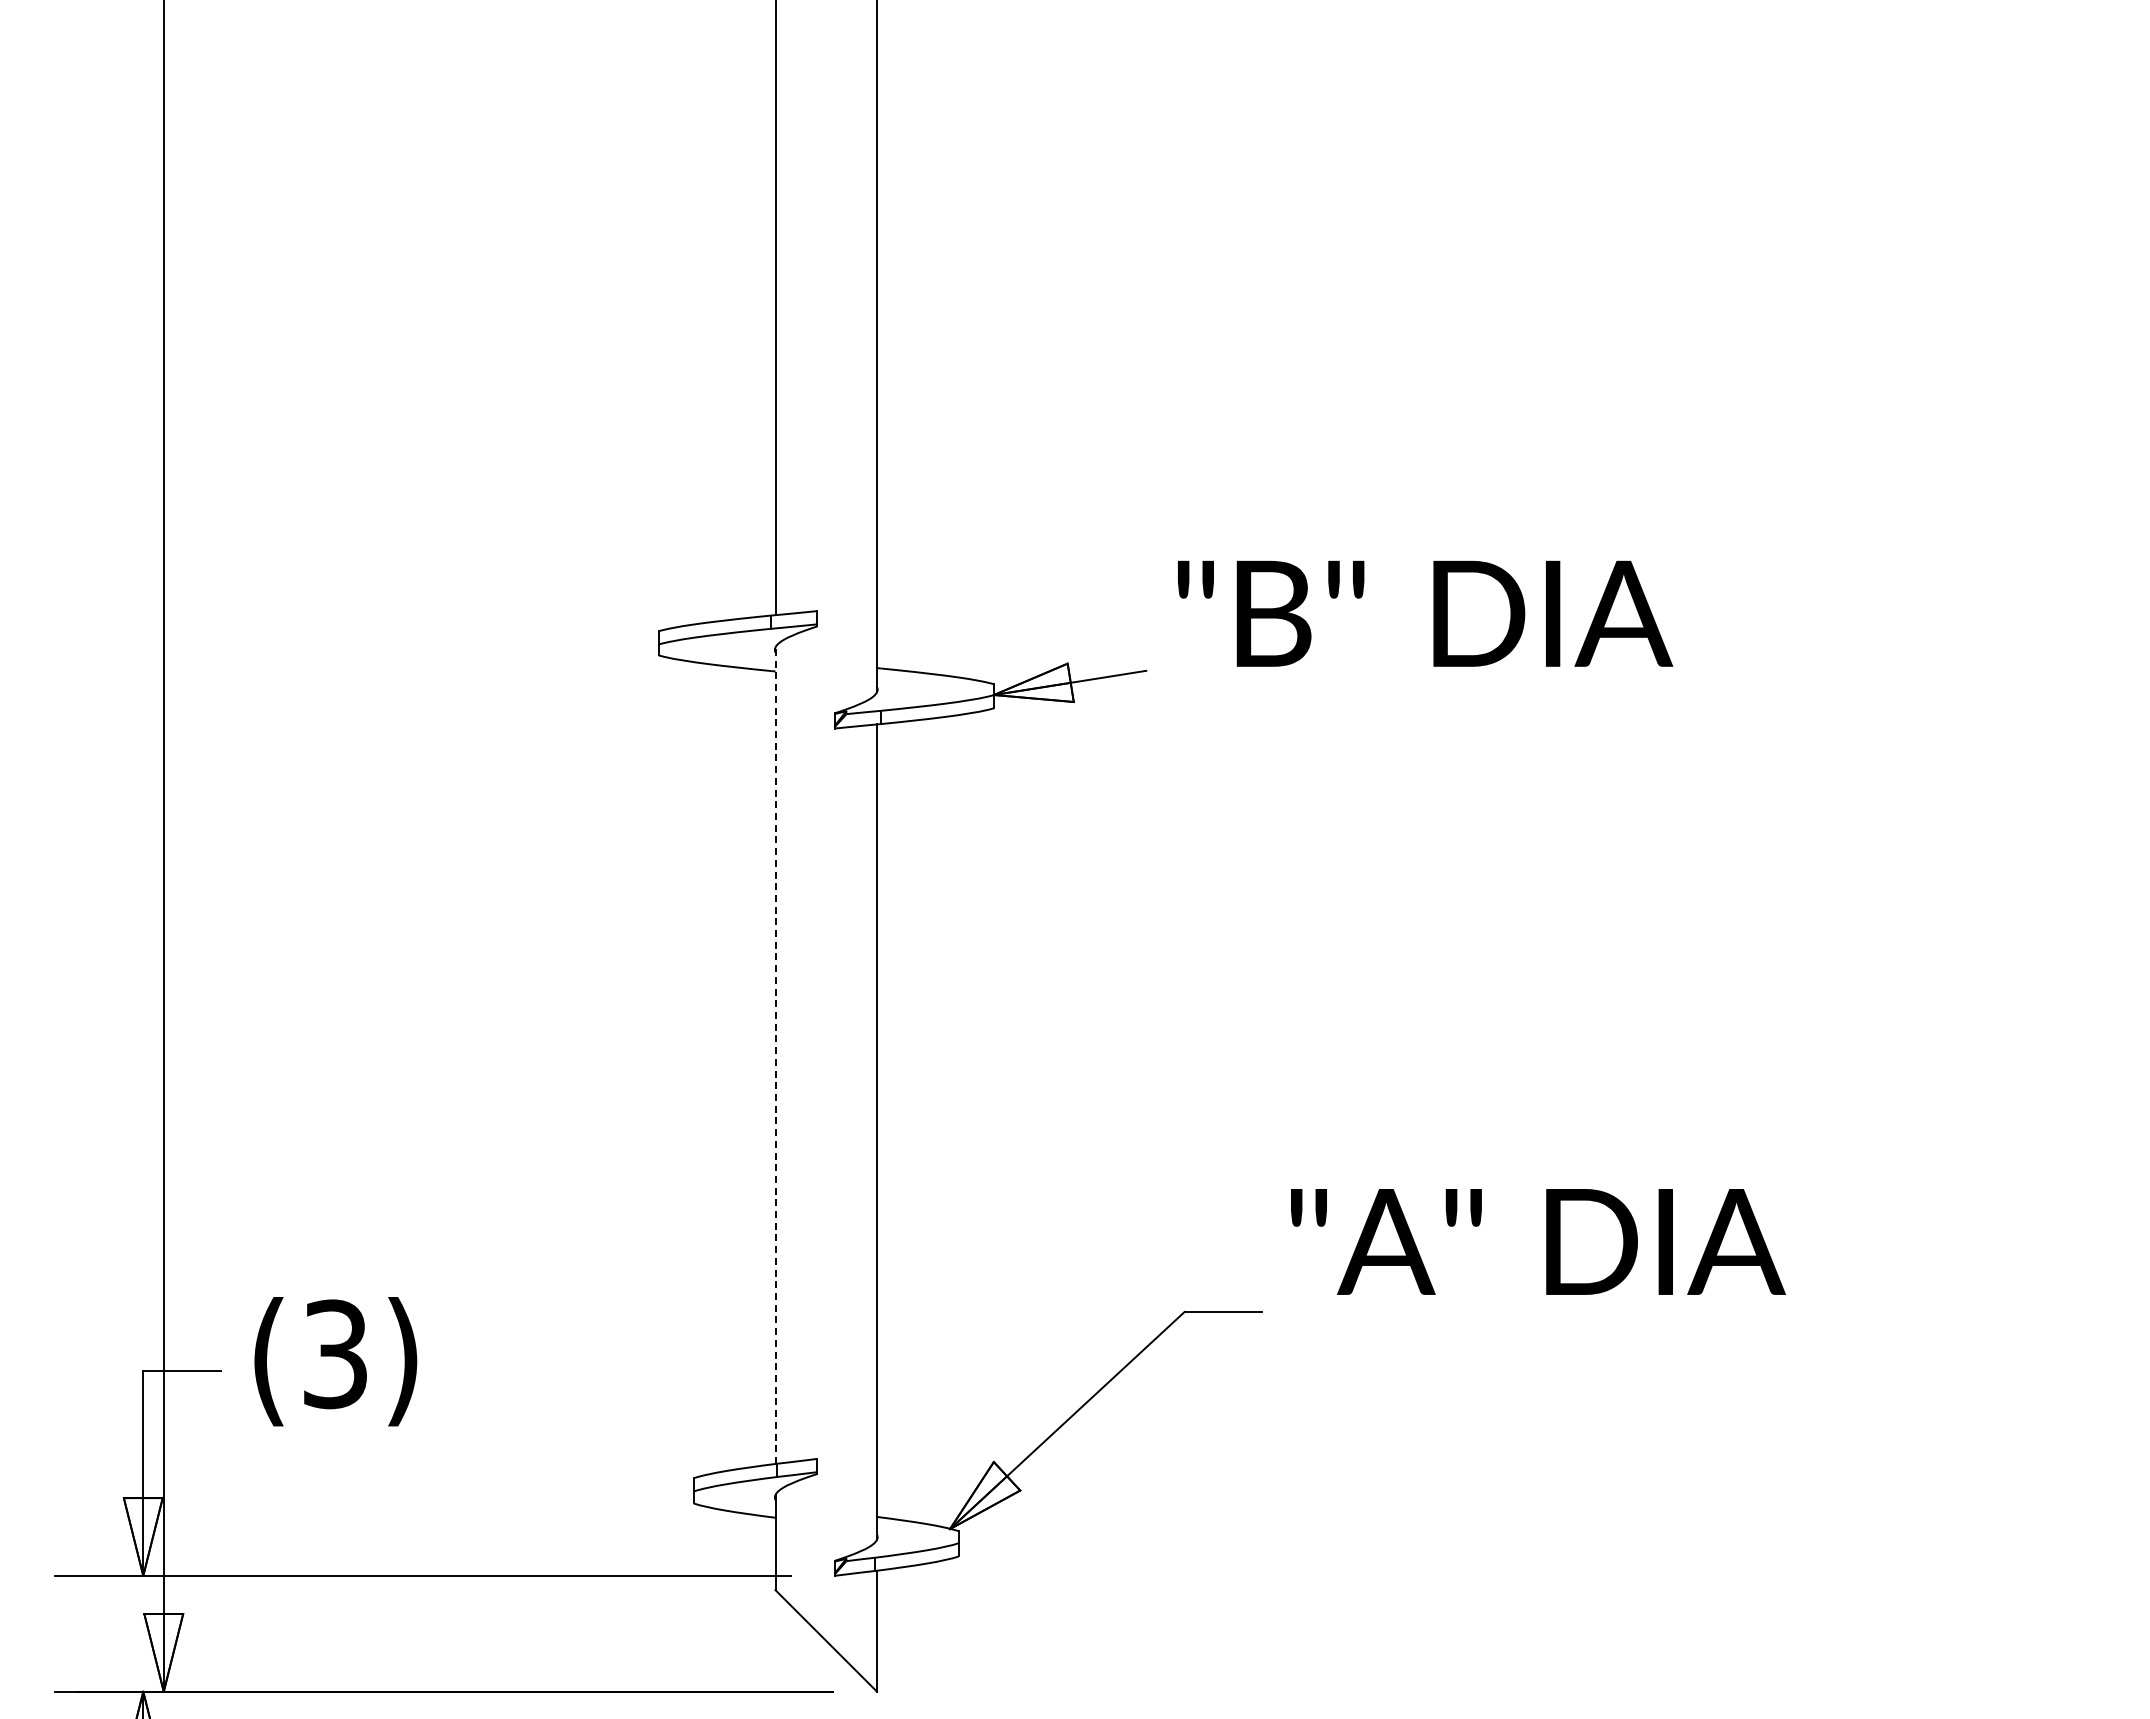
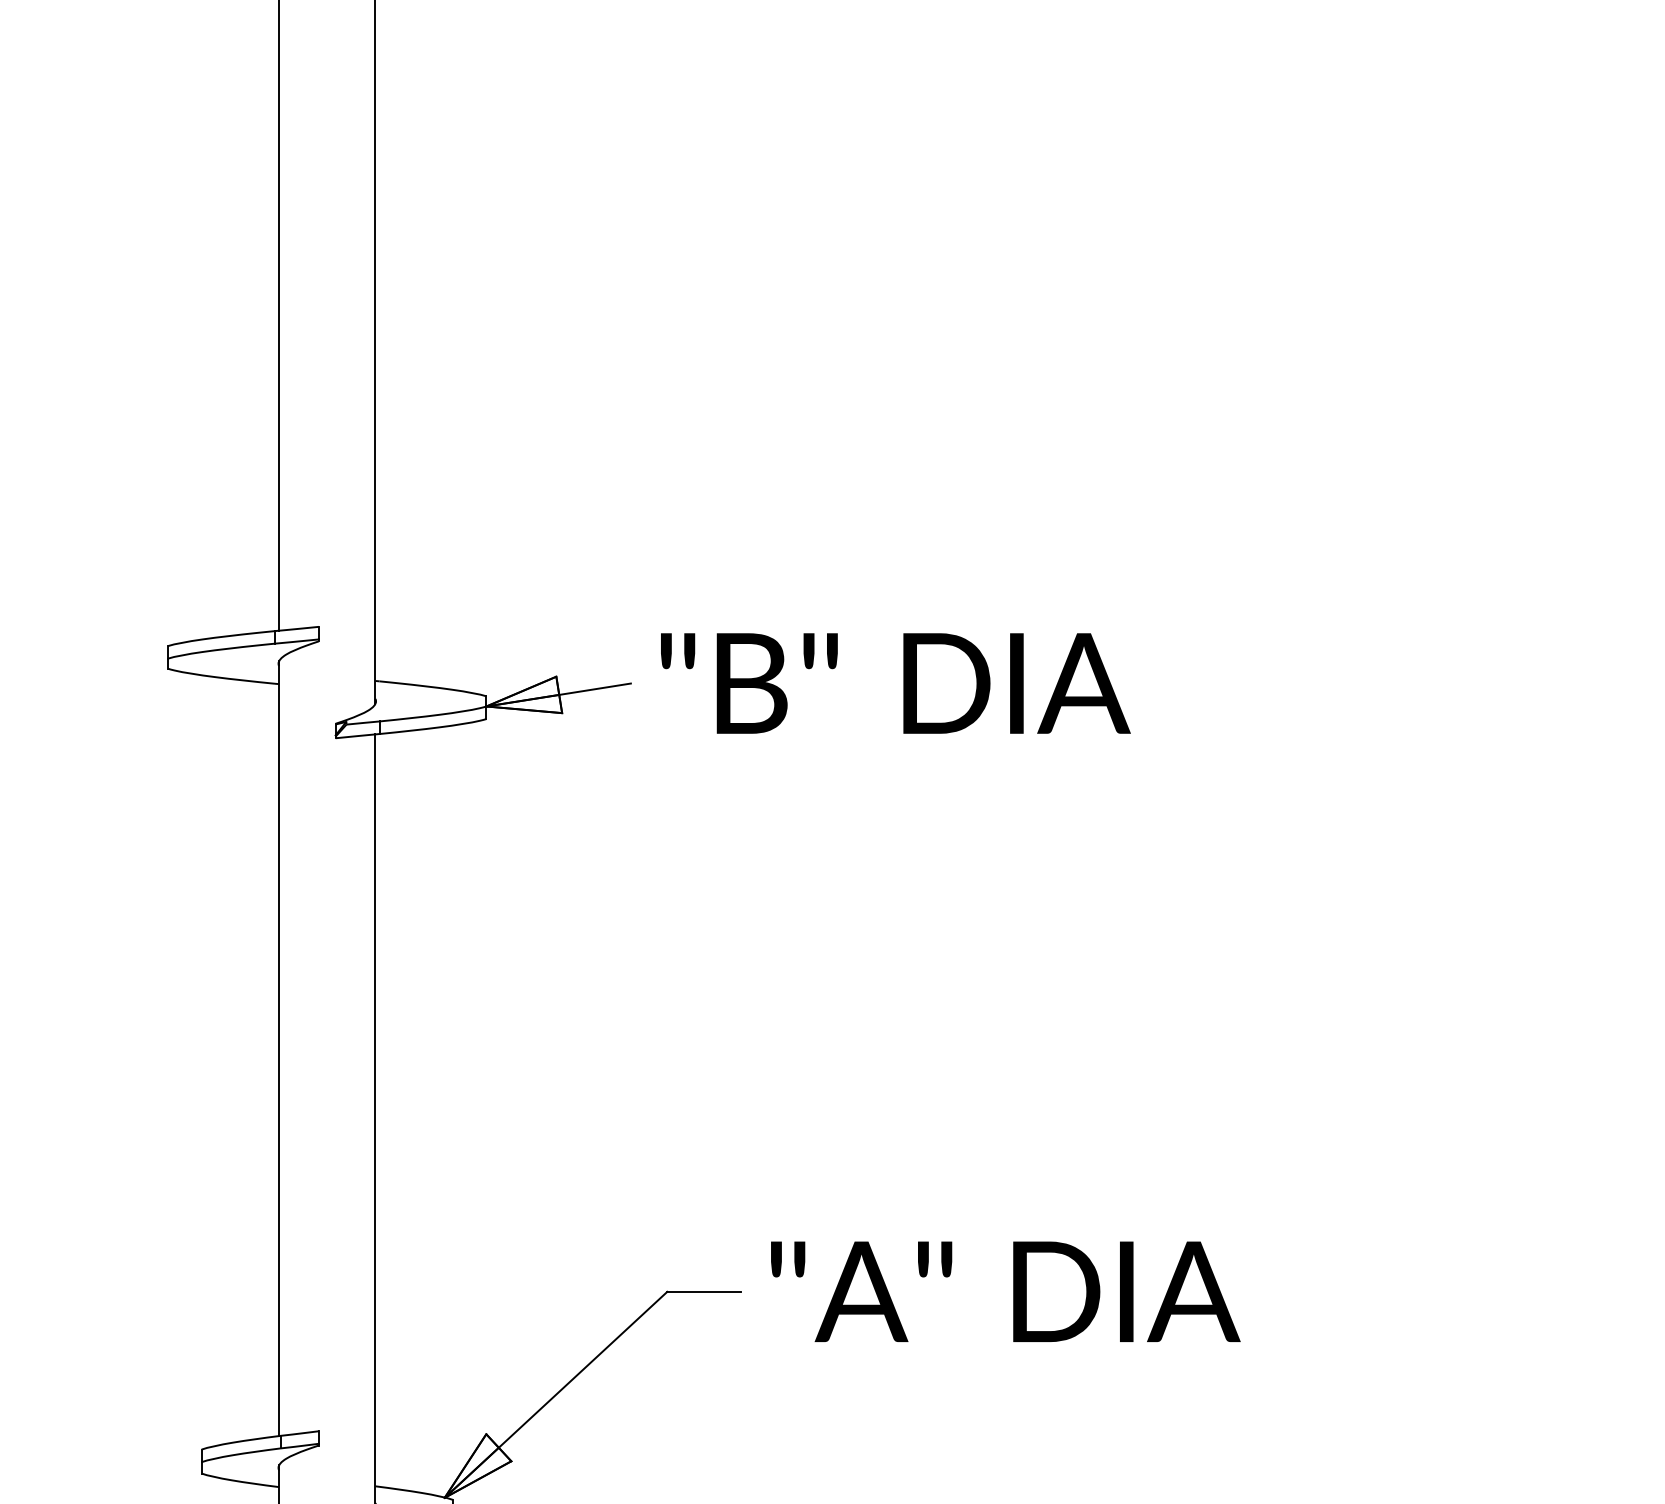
text: (1425, 613) -> (895, 683), moved
line: (775, 1055) -> (279, 1048), dashed -> solid
text: (1538, 1241) -> (1005, 1291), moved

